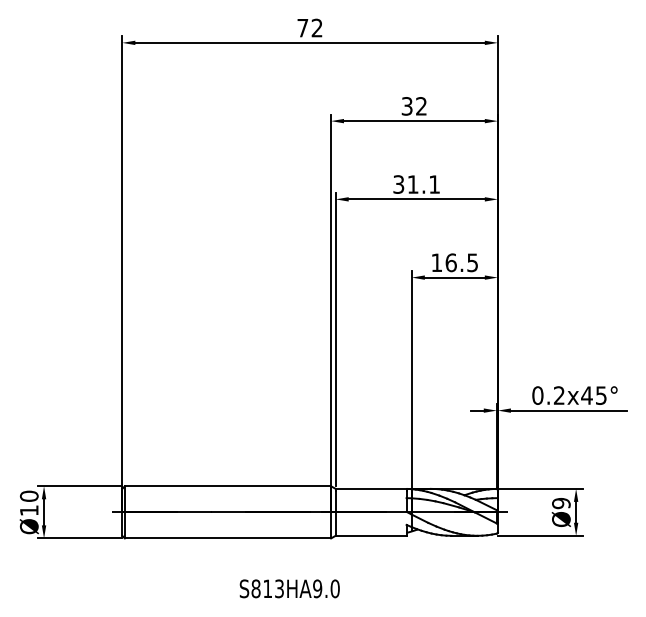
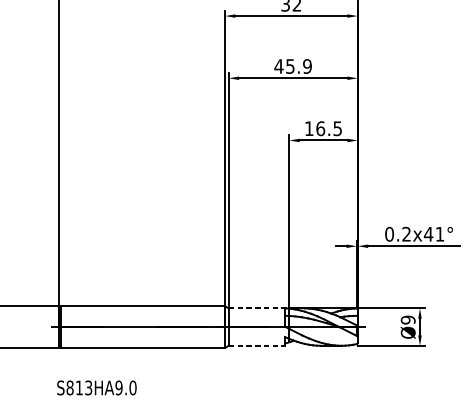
text: (416, 184) -> (293, 66), 31.1 -> 45.9
text: (601, 395) -> (440, 234), 0.2x45° -> 0.2x41°
line: (374, 488) -> (259, 308), solid -> dashed
line: (371, 535) -> (257, 345), solid -> dashed
text: (289, 588) -> (96, 387), moved

